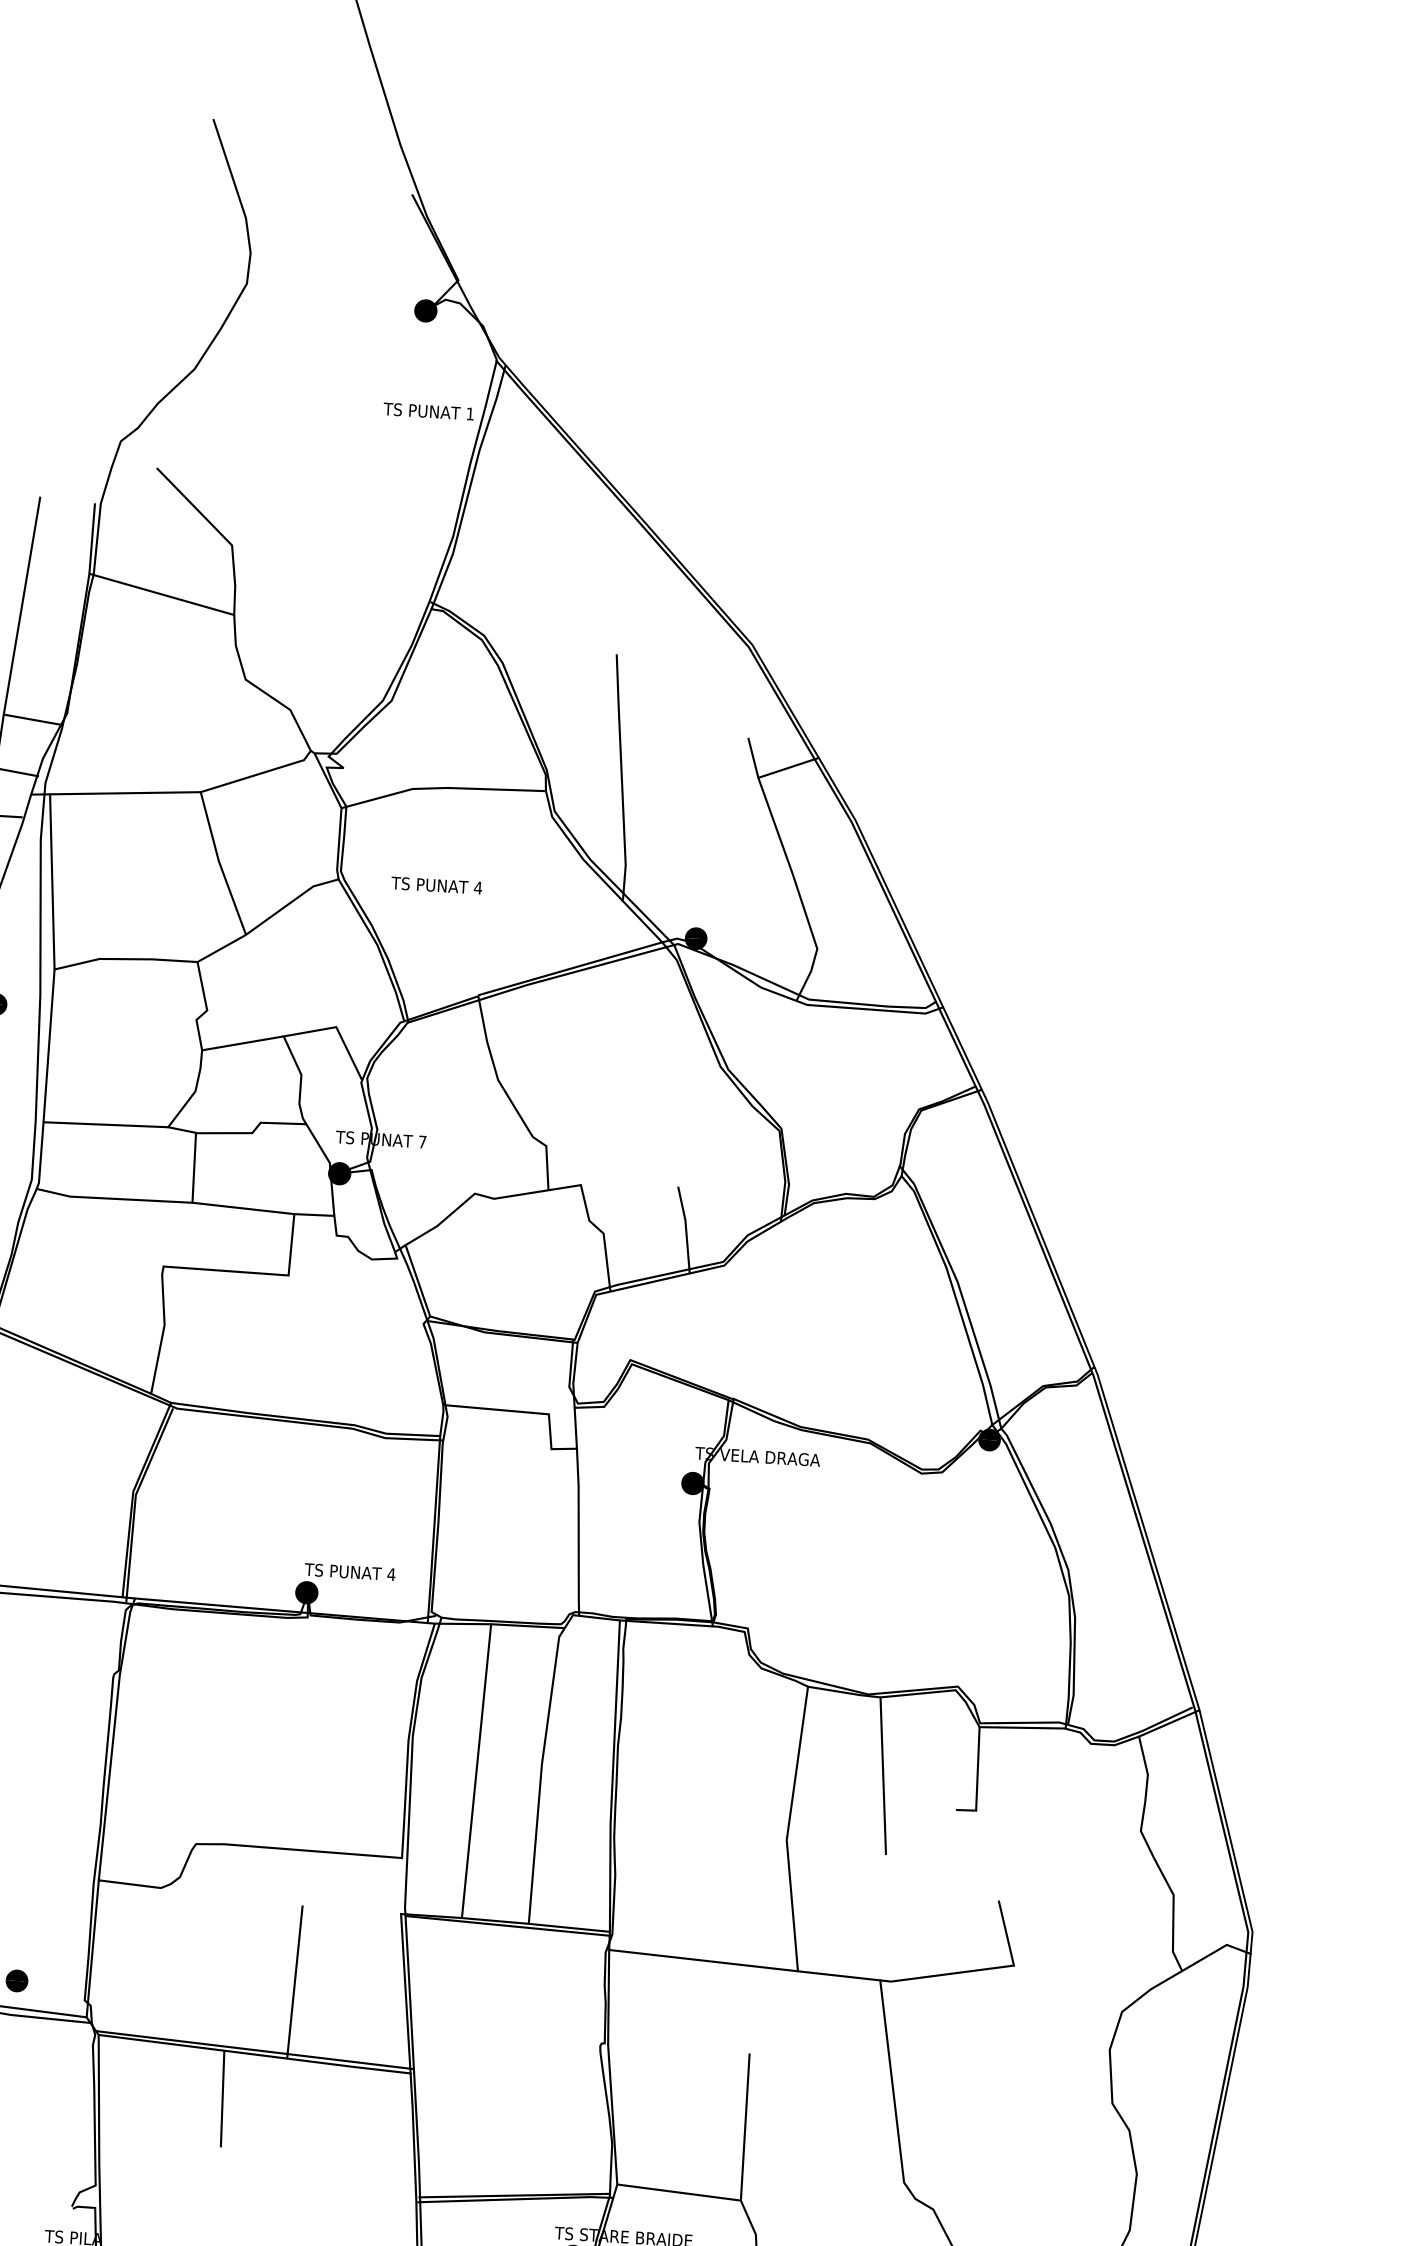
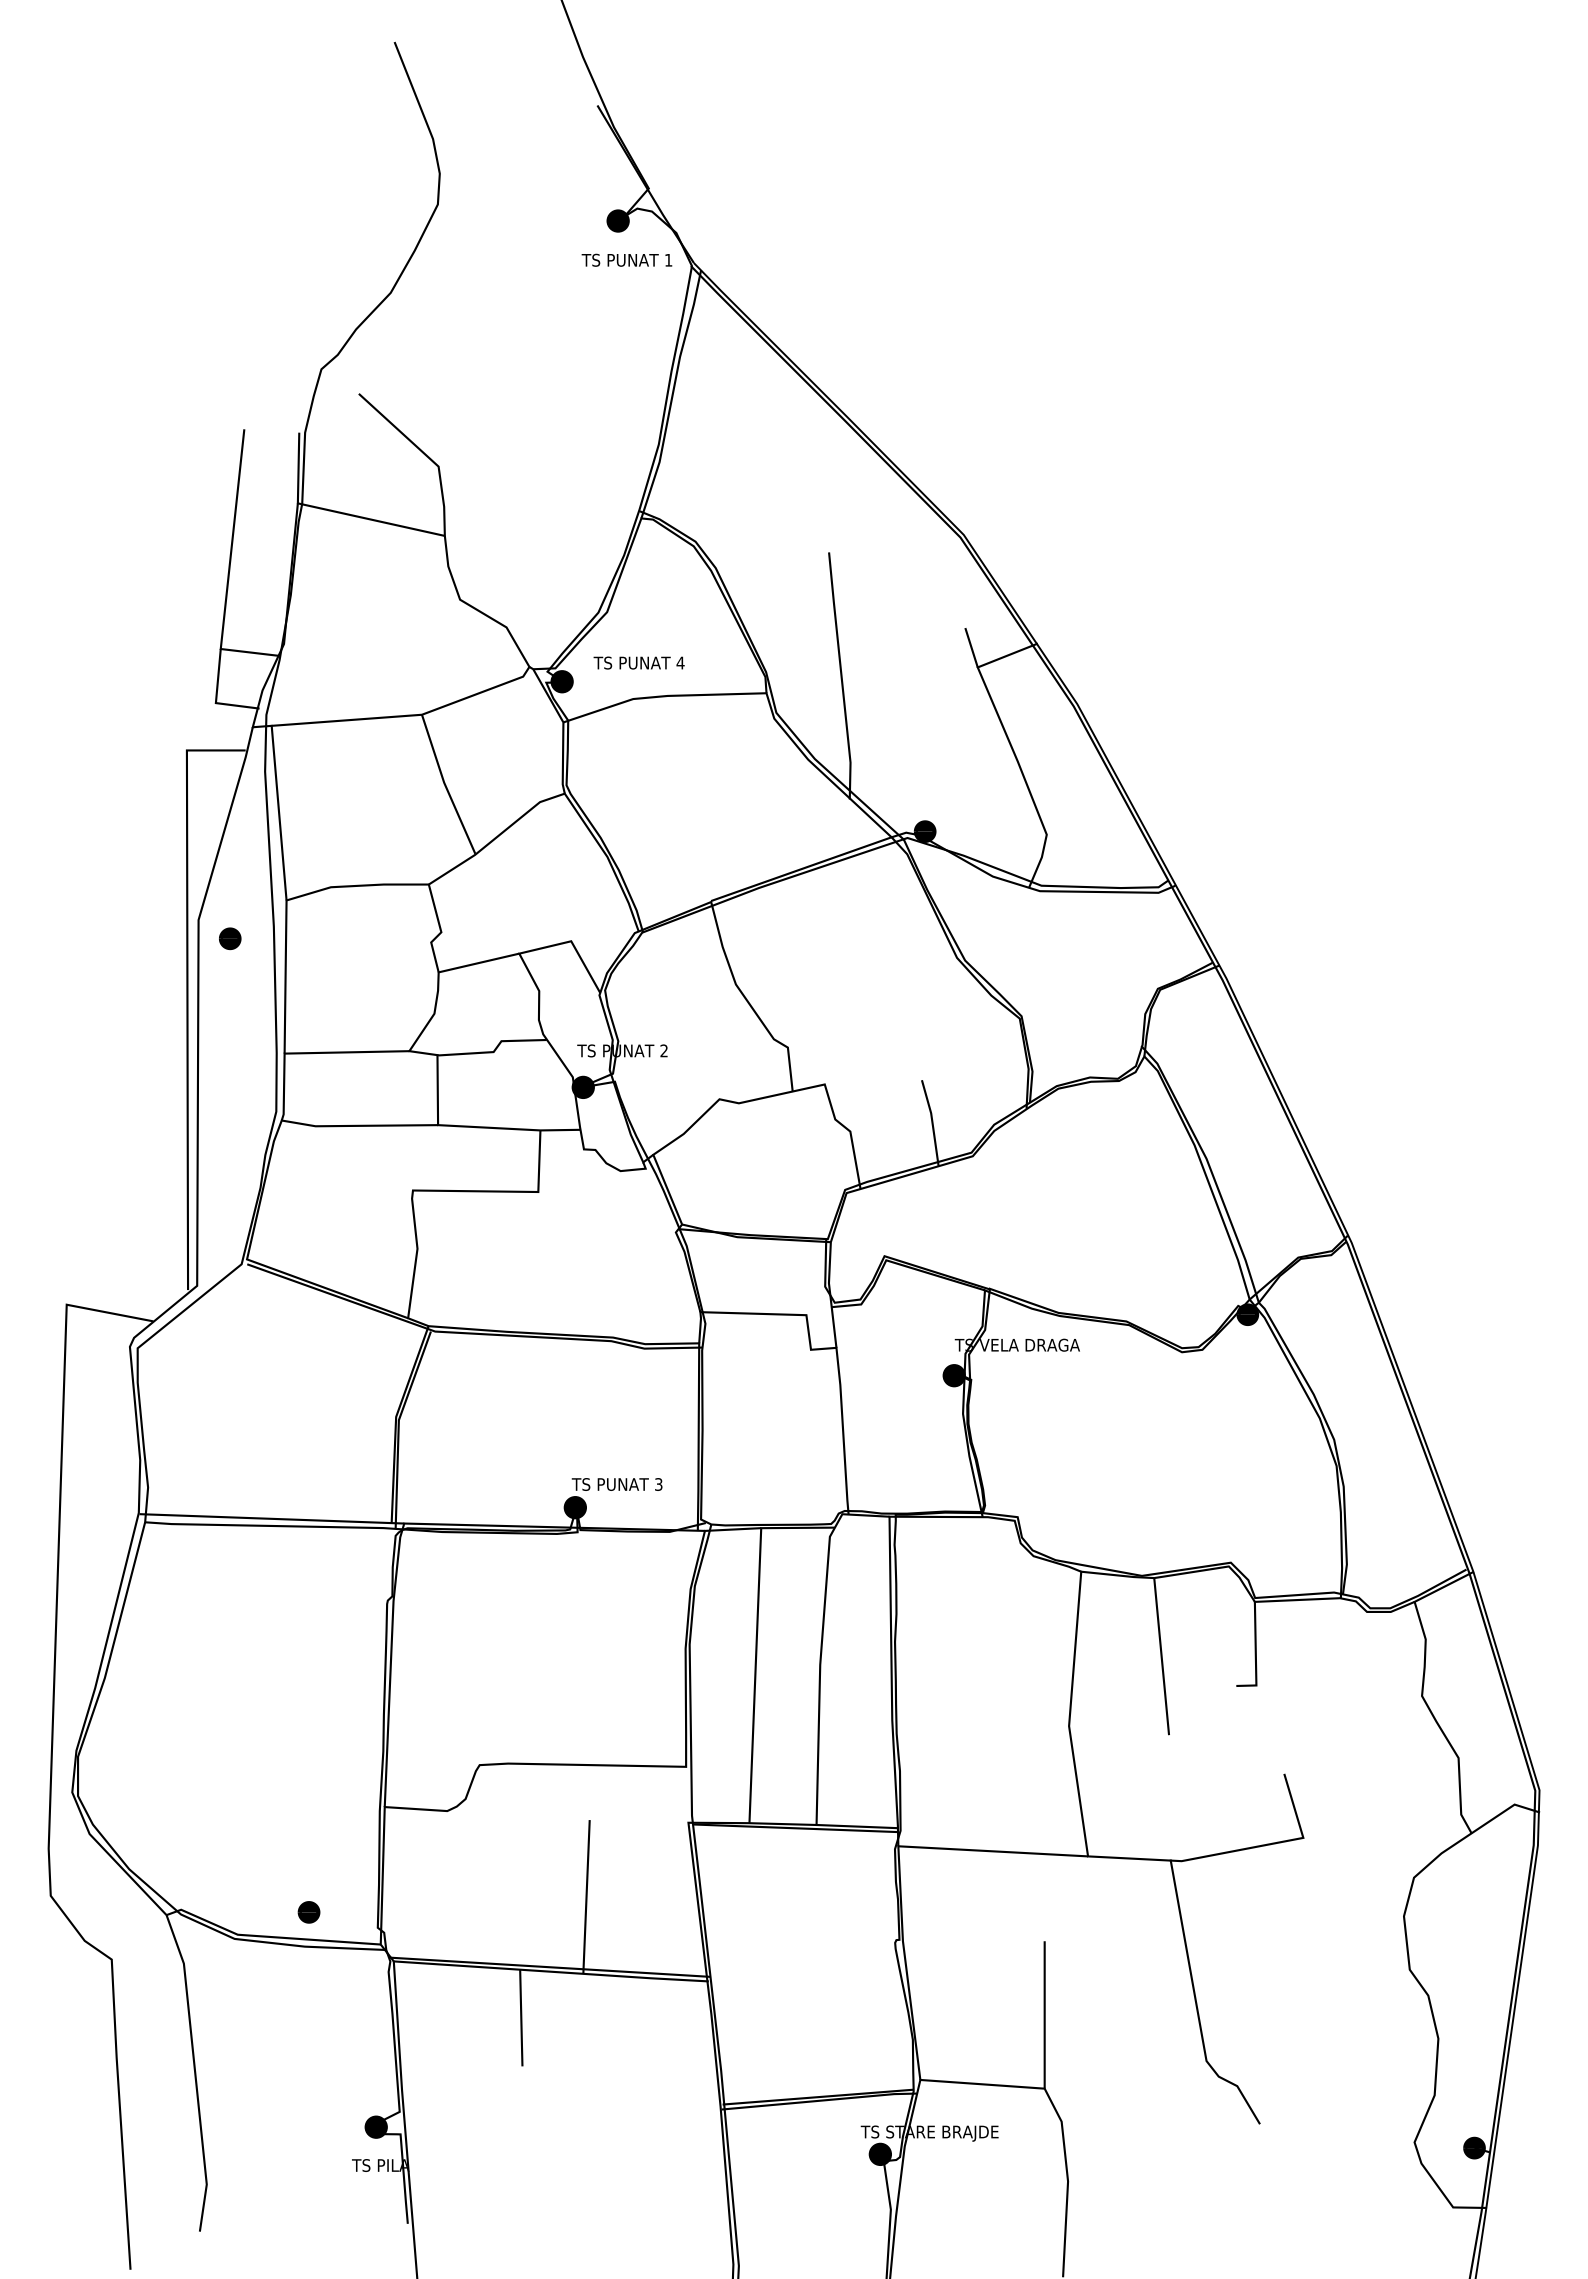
text: (428, 410) -> (626, 259), moved
fill: (342, 767) -> (561, 681), added
text: (436, 885) -> (638, 662), moved
text: (421, 1141) -> (663, 1050), 7 -> 2
text: (391, 1574) -> (658, 1484), 4 -> 3
fill: (70, 2198) -> (375, 2126), added

